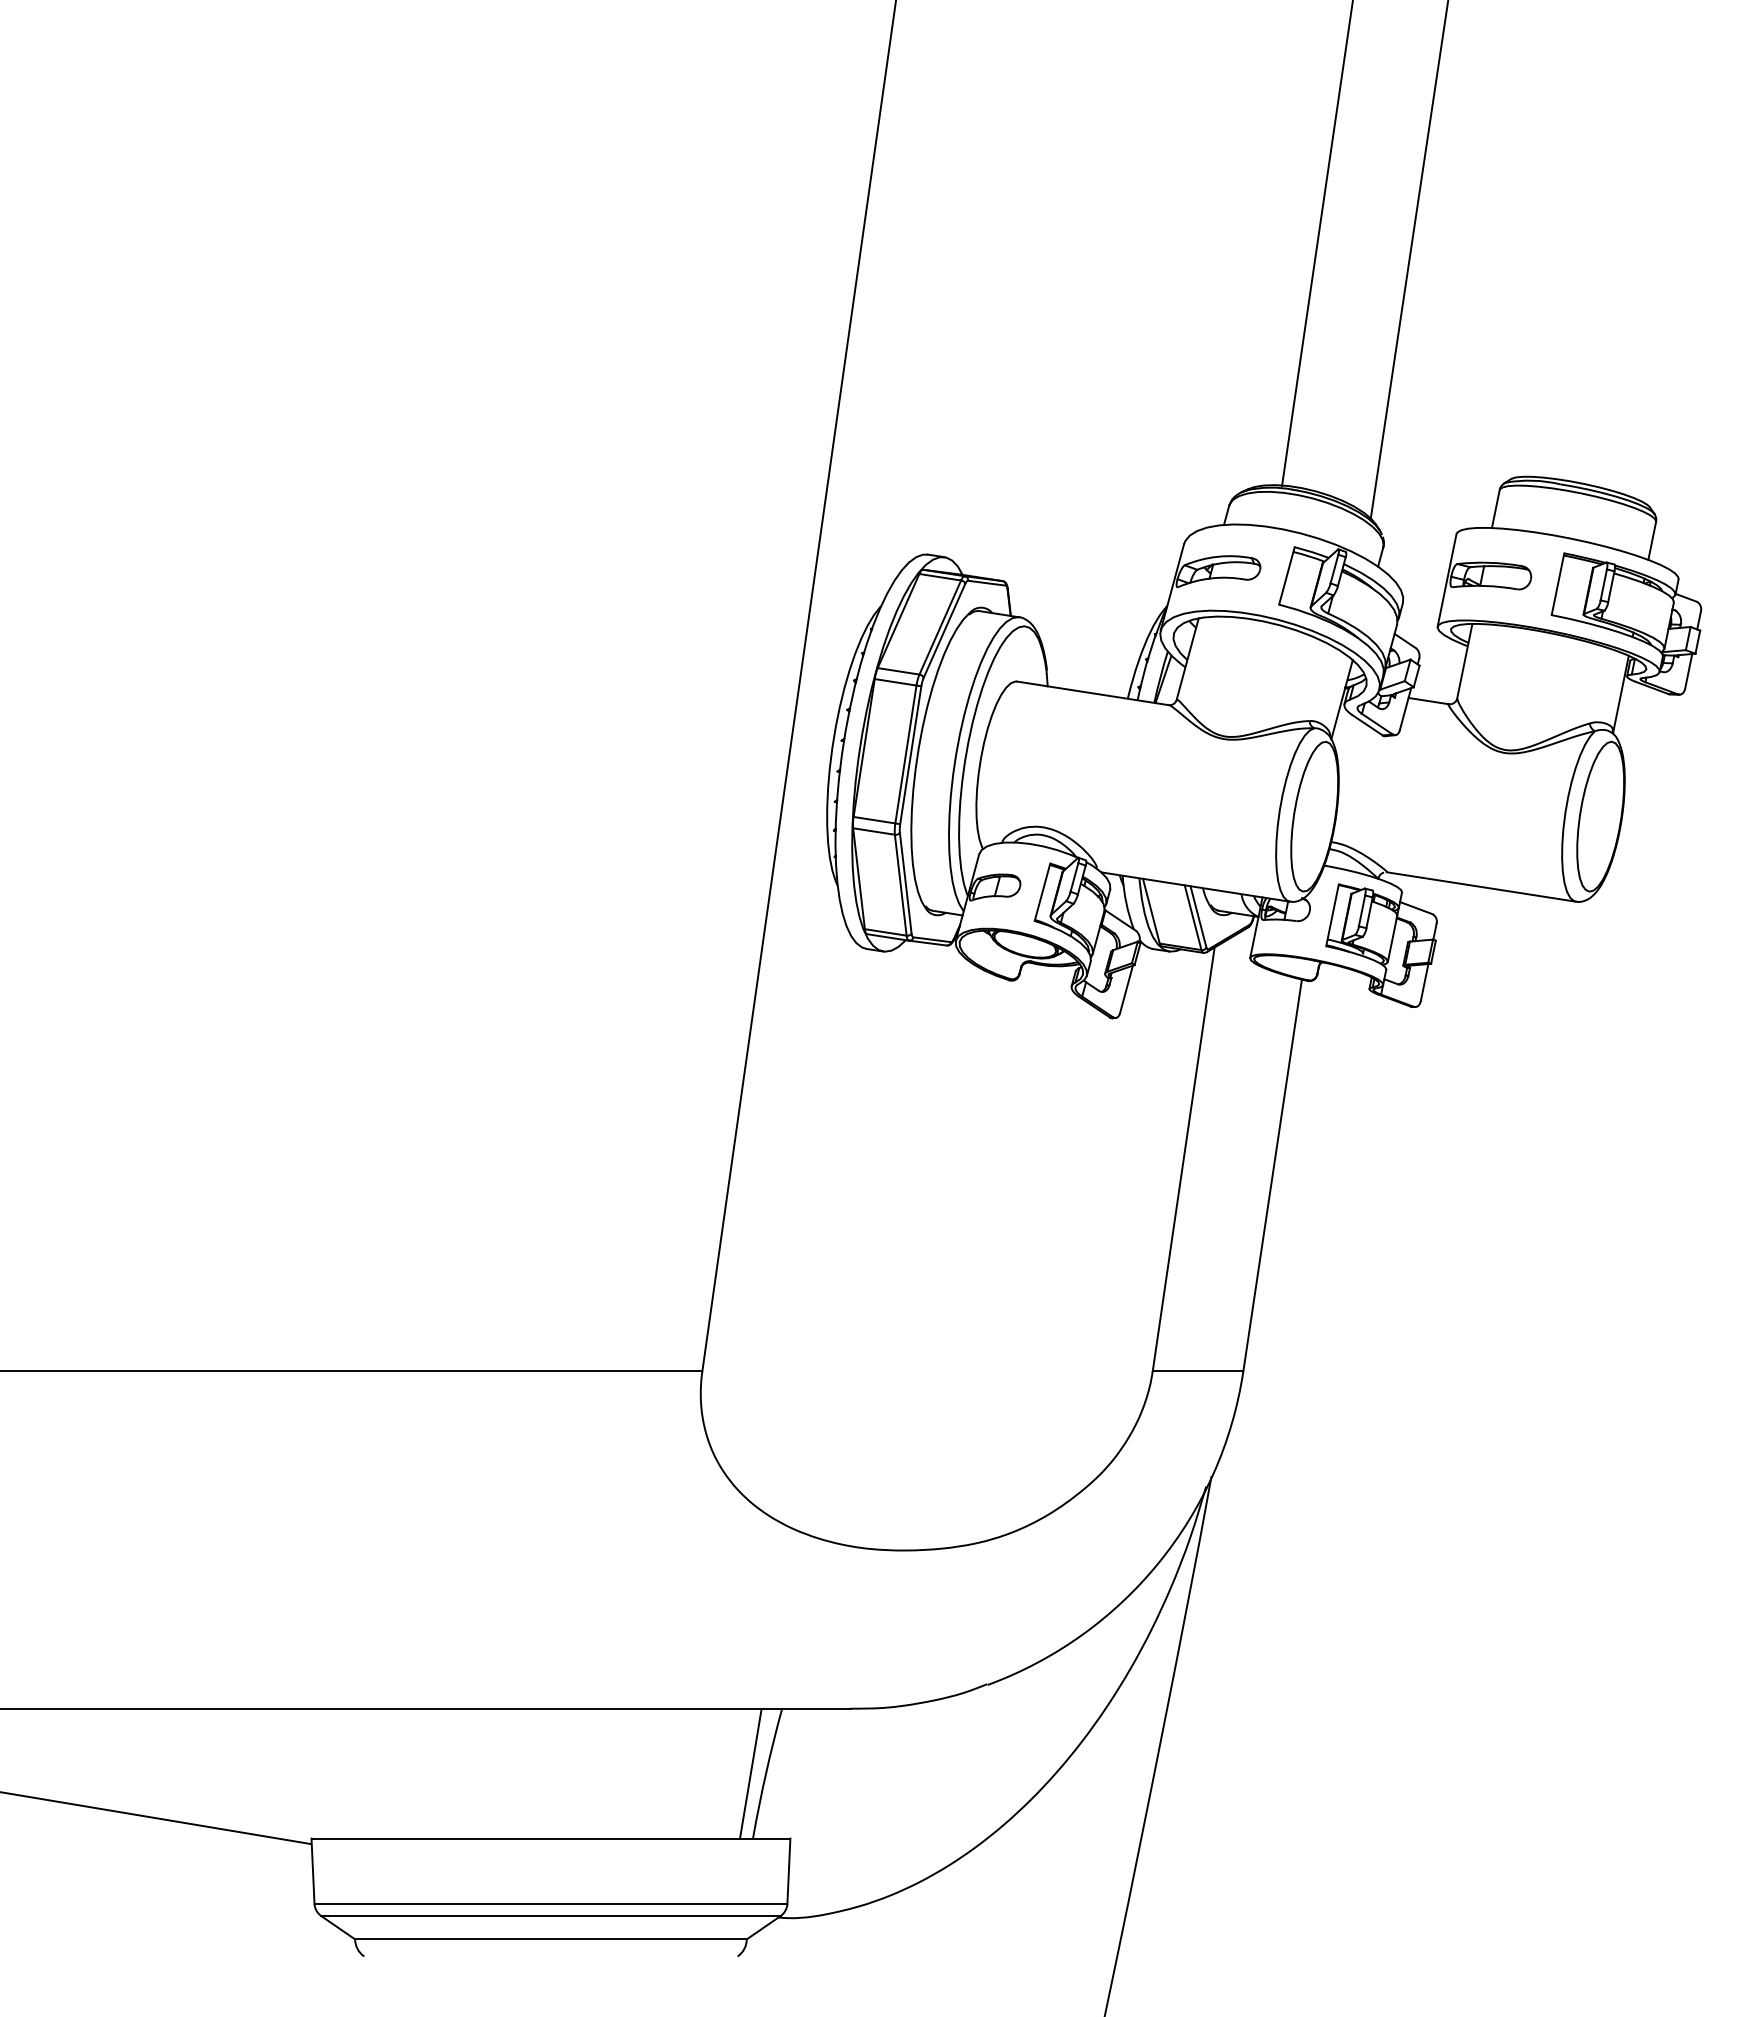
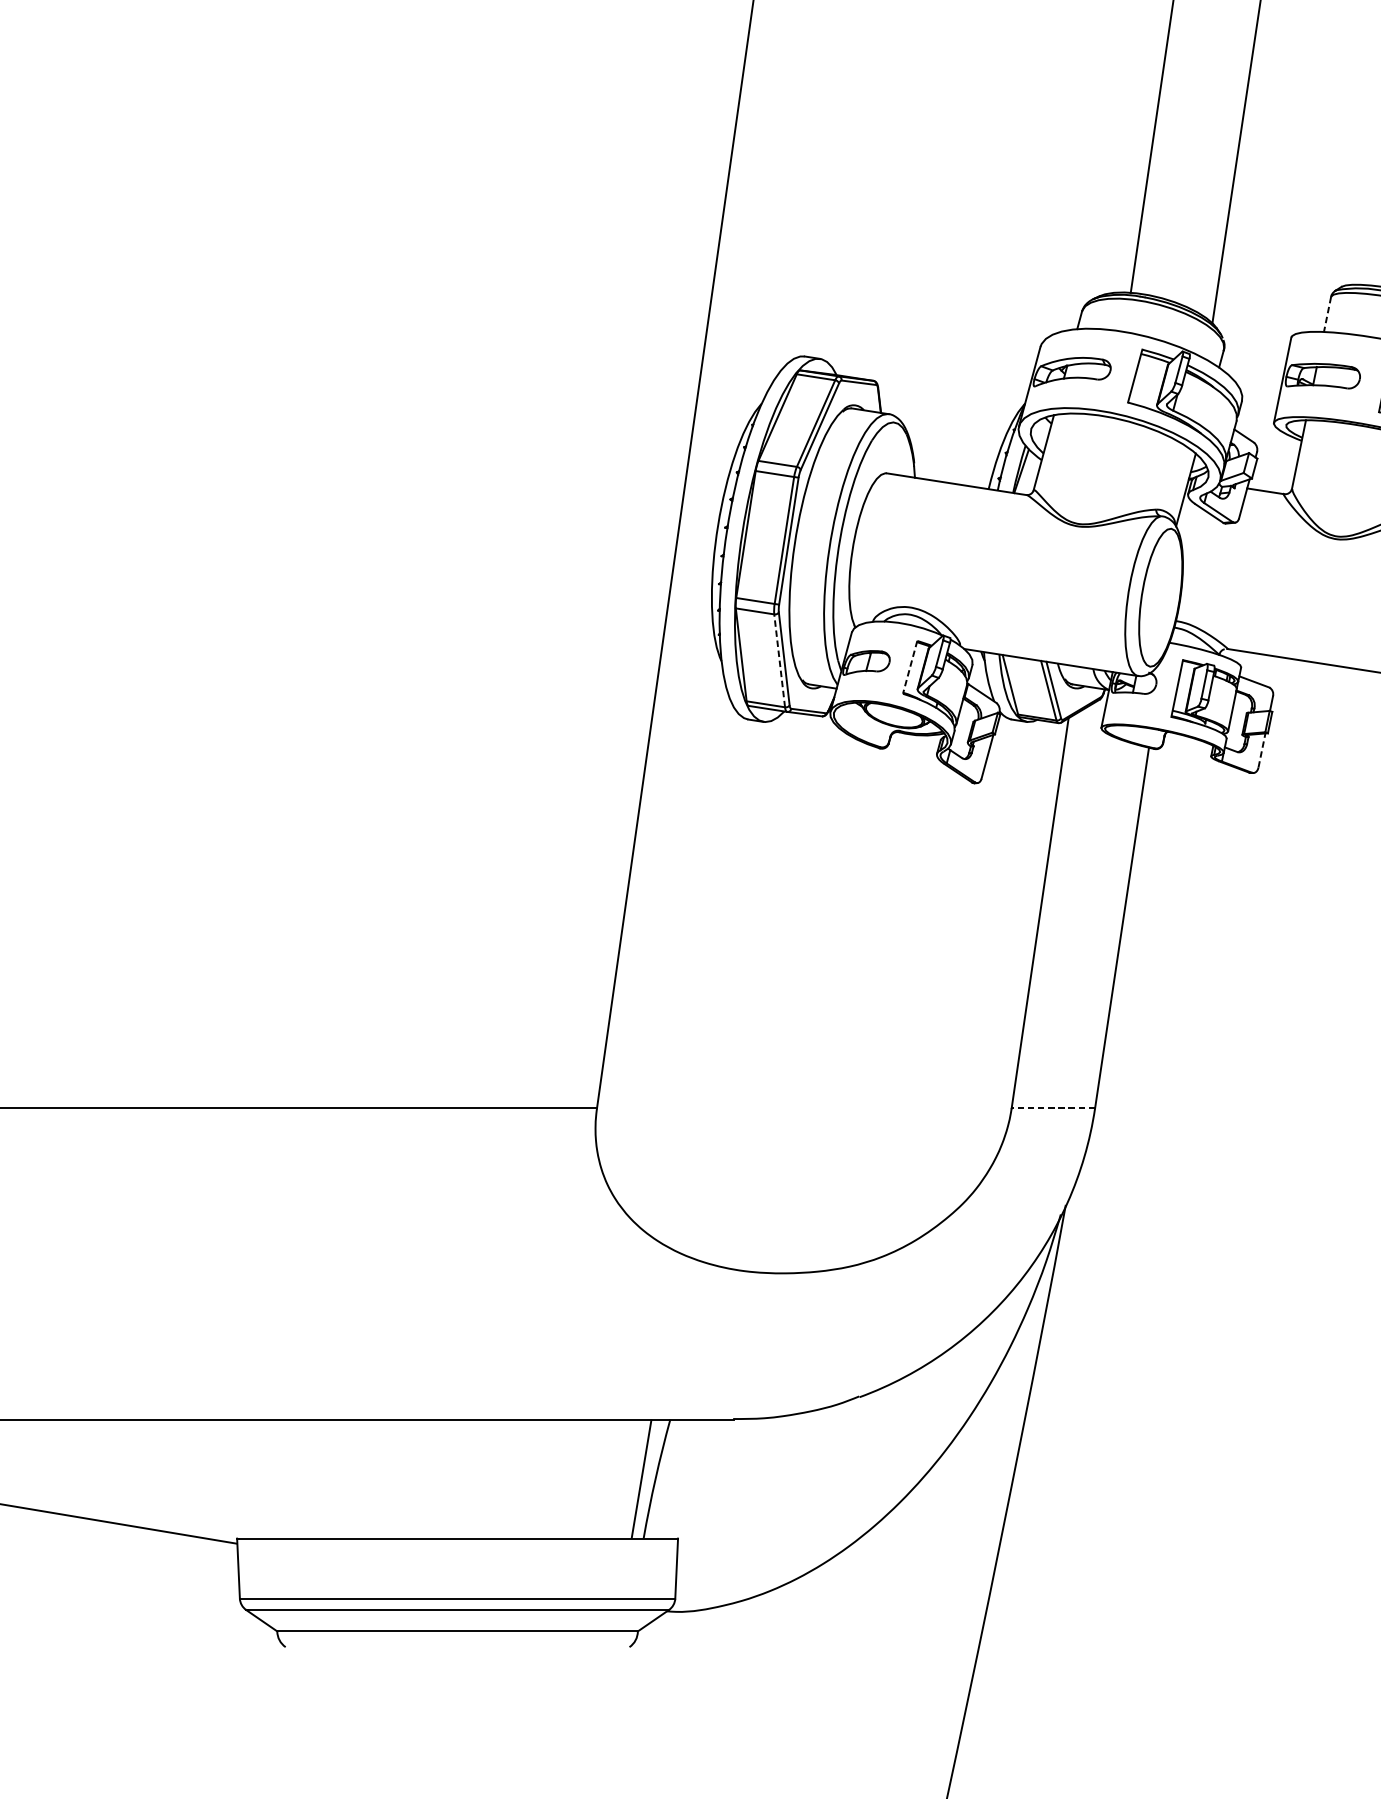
line: (1495, 509) -> (1327, 314), solid -> dashed
line: (900, 885) -> (779, 661), solid -> dashed
line: (1042, 892) -> (910, 667), solid -> dashed
line: (1424, 982) -> (1261, 750), solid -> dashed
line: (1197, 1371) -> (1052, 1108), solid -> dashed

